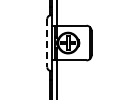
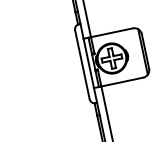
line: (47, 43) -> (82, 65), dashed -> solid

